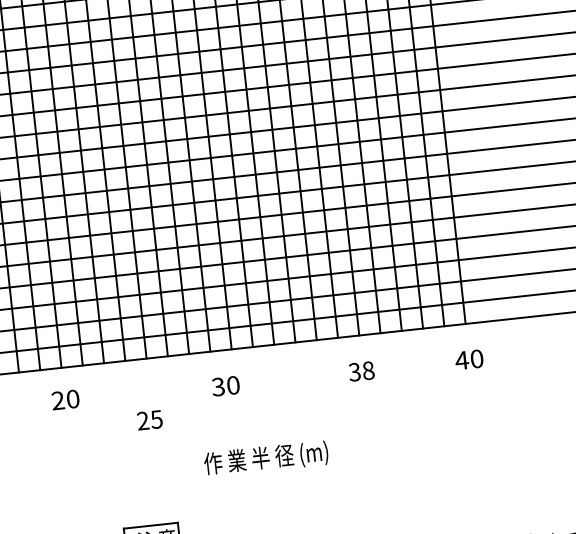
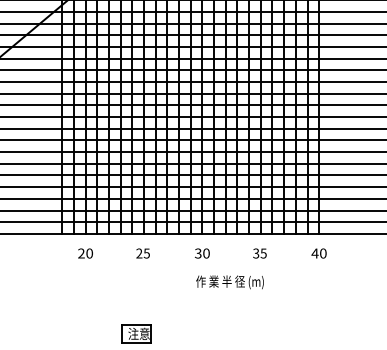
text: (368, 370) -> (263, 253), 38 -> 35
text: (226, 386) -> (202, 253), moved
text: (65, 399) -> (85, 253), moved
text: (148, 420) -> (142, 253), moved
text: (265, 459) -> (229, 282), moved

